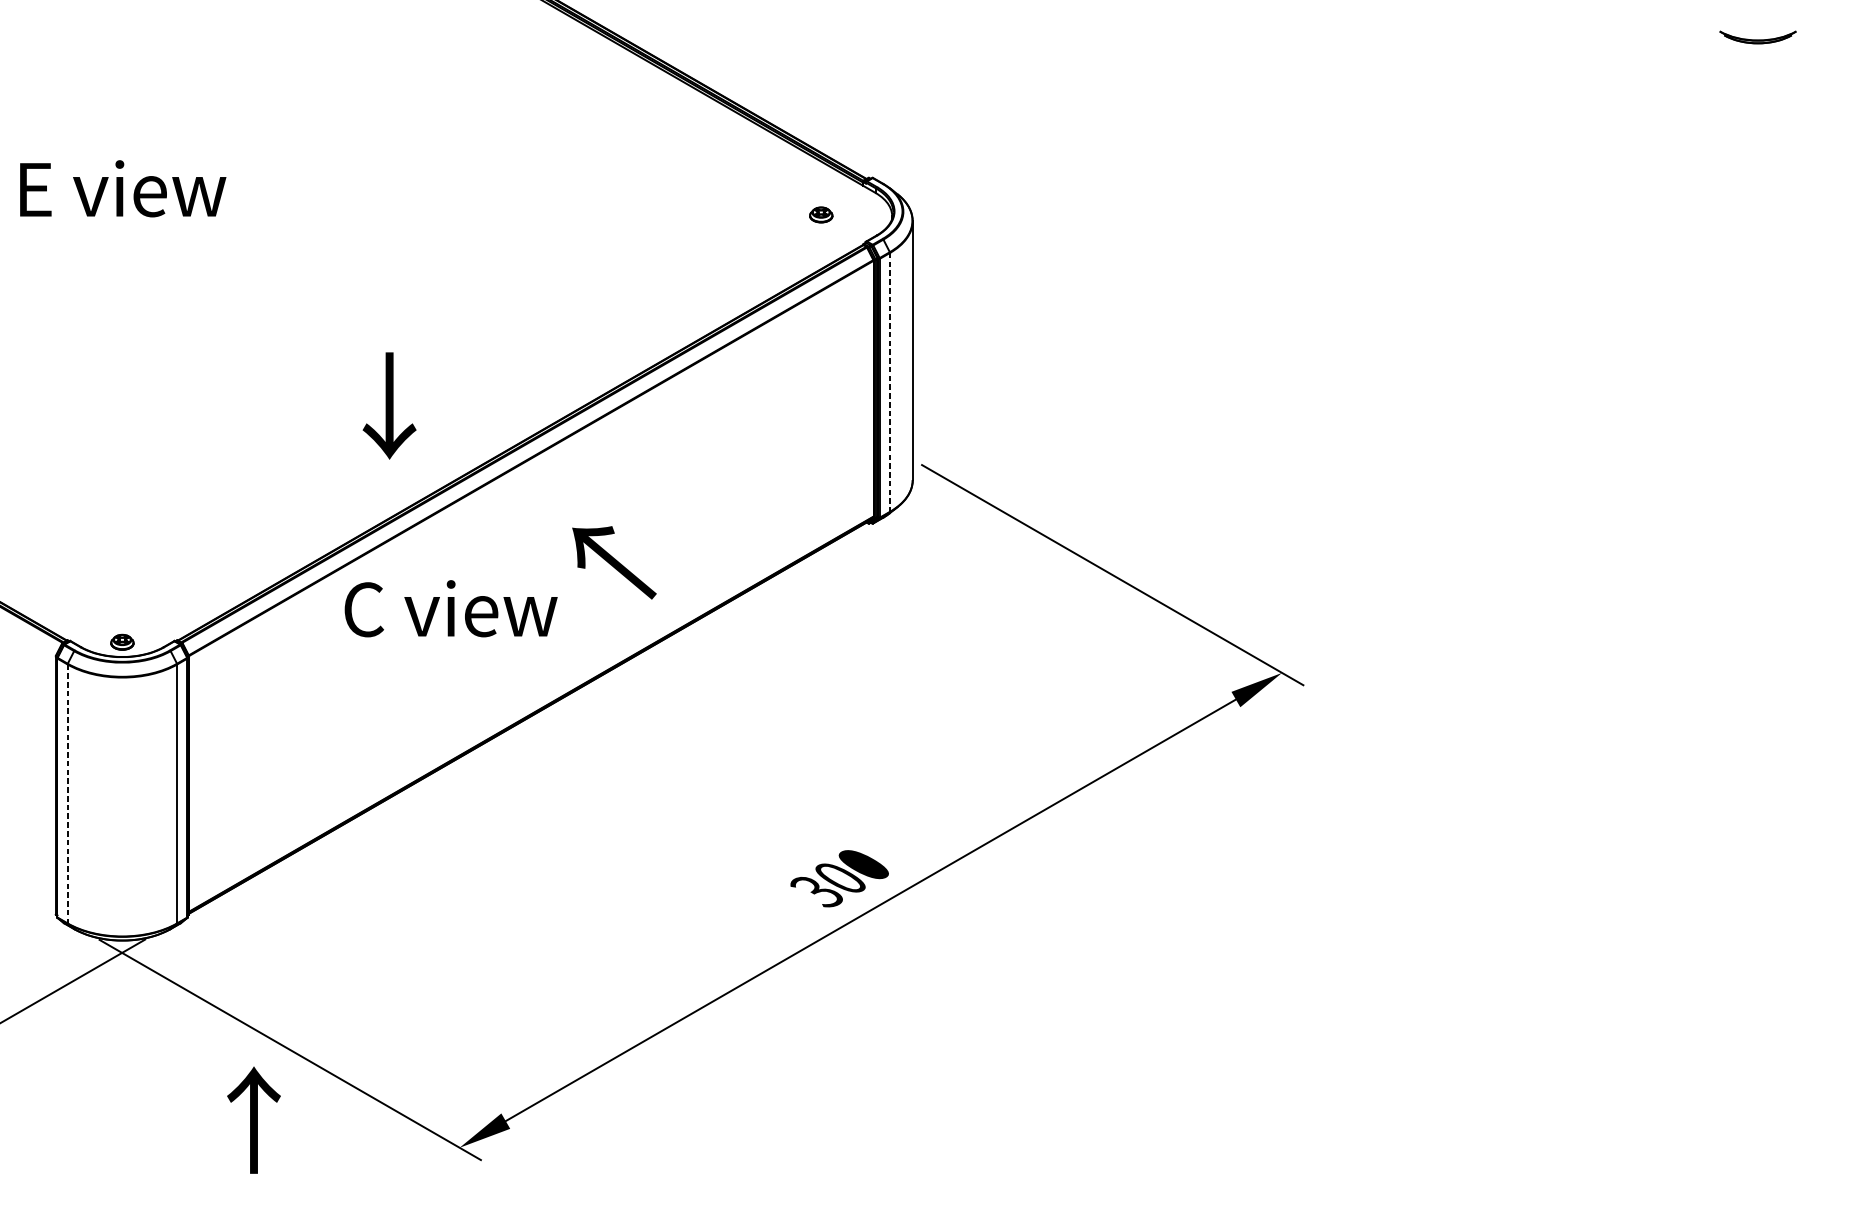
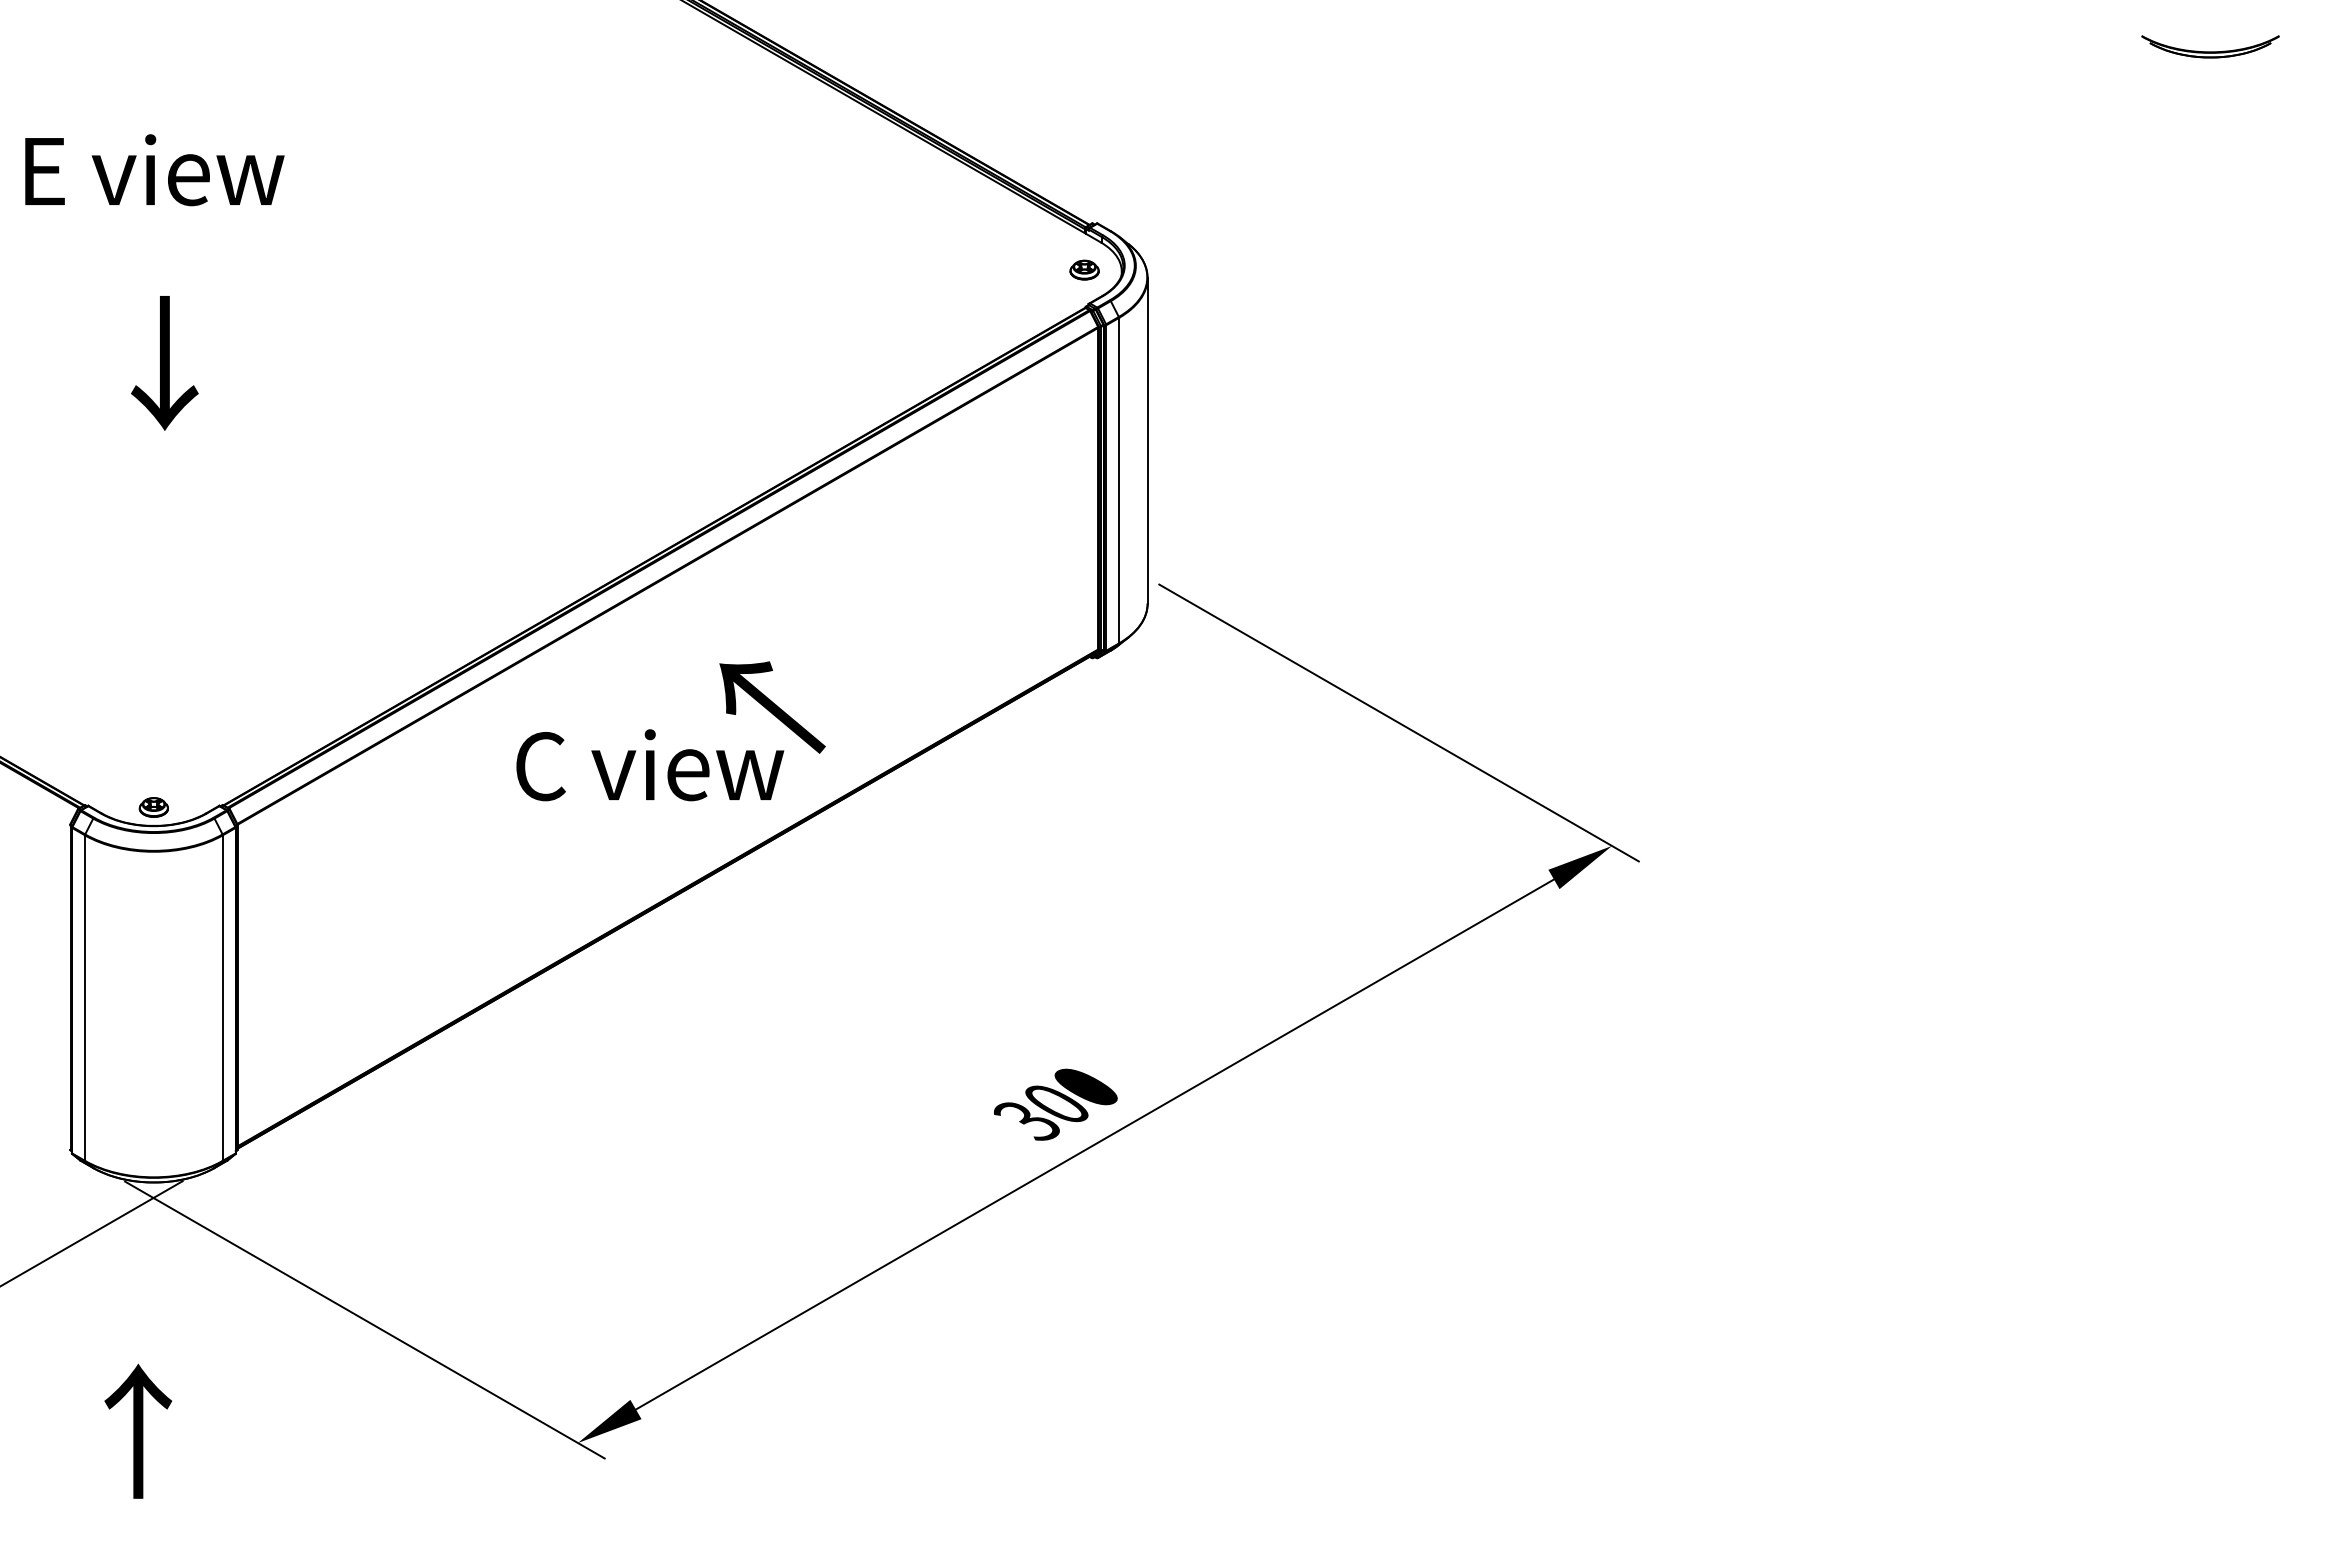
part: (1758, 37) -> (2210, 46), size x1.43
text: (122, 189) -> (154, 170), moved
part: (821, 214) -> (1084, 269), moved
line: (890, 382) -> (1119, 480), dashed -> solid
text: (389, 406) -> (164, 363), moved
text: (451, 608) -> (650, 765), moved
line: (67, 794) -> (84, 998), dashed -> solid
text: (254, 1119) -> (138, 1430), moved

